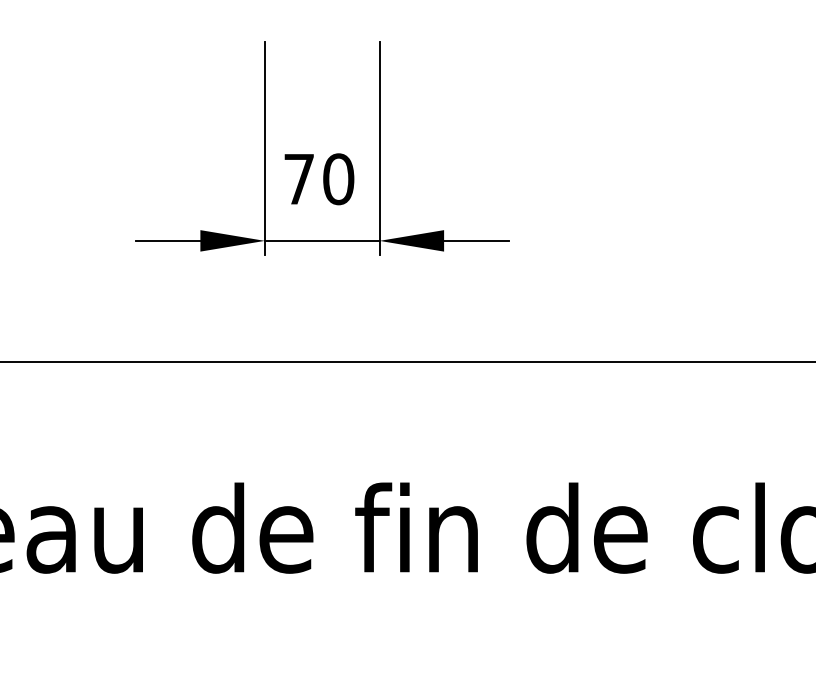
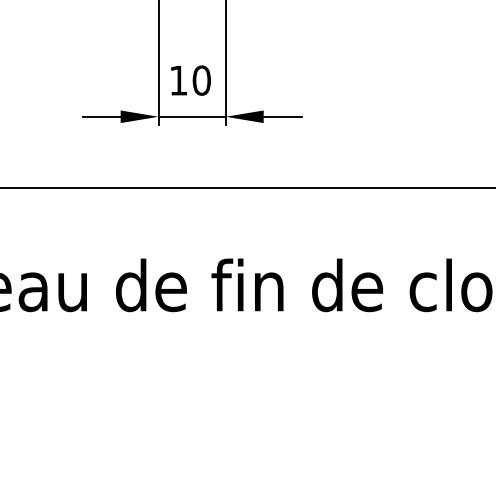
text: (298, 179) -> (178, 80), 70 -> 10

